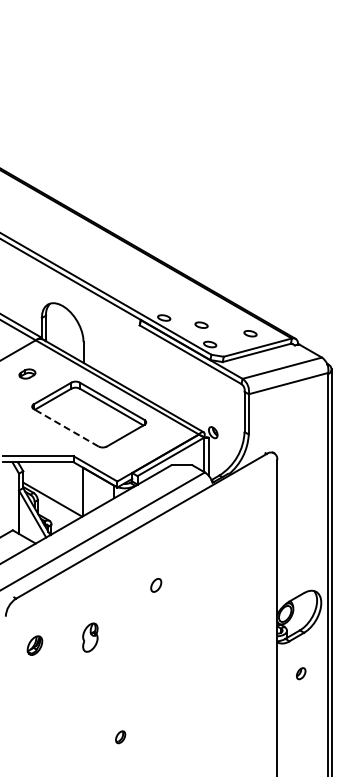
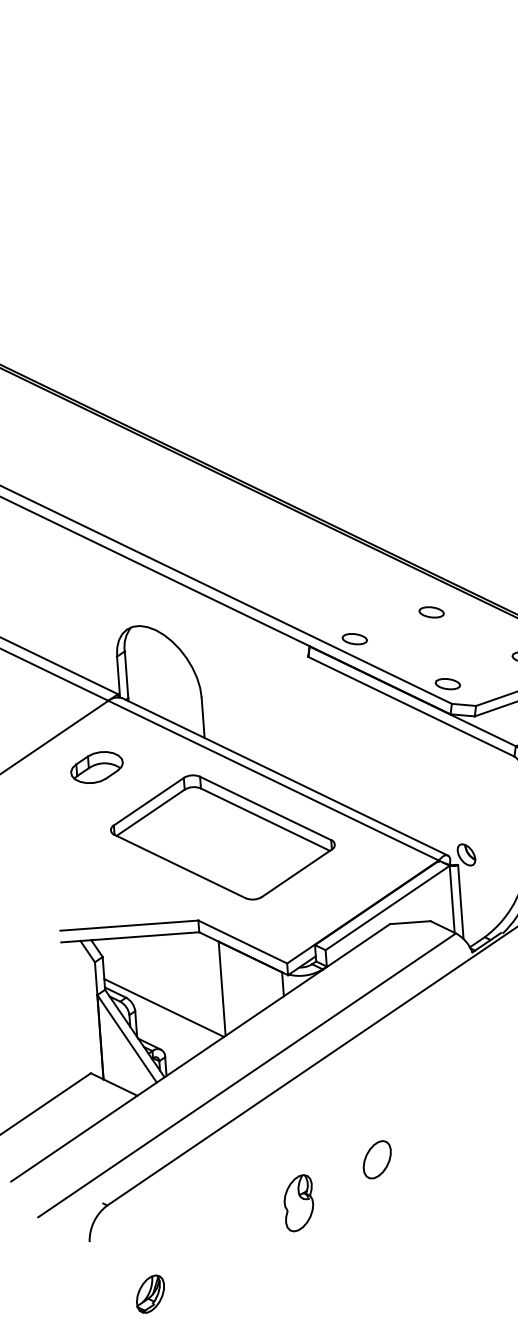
part: (201, 324) -> (431, 611), moved
part: (27, 373) -> (97, 766), size x1.67
line: (65, 427) -> (178, 865), dashed -> solid
part: (156, 585) -> (378, 1159), size x1.43
part: (90, 637) -> (299, 1202), moved

